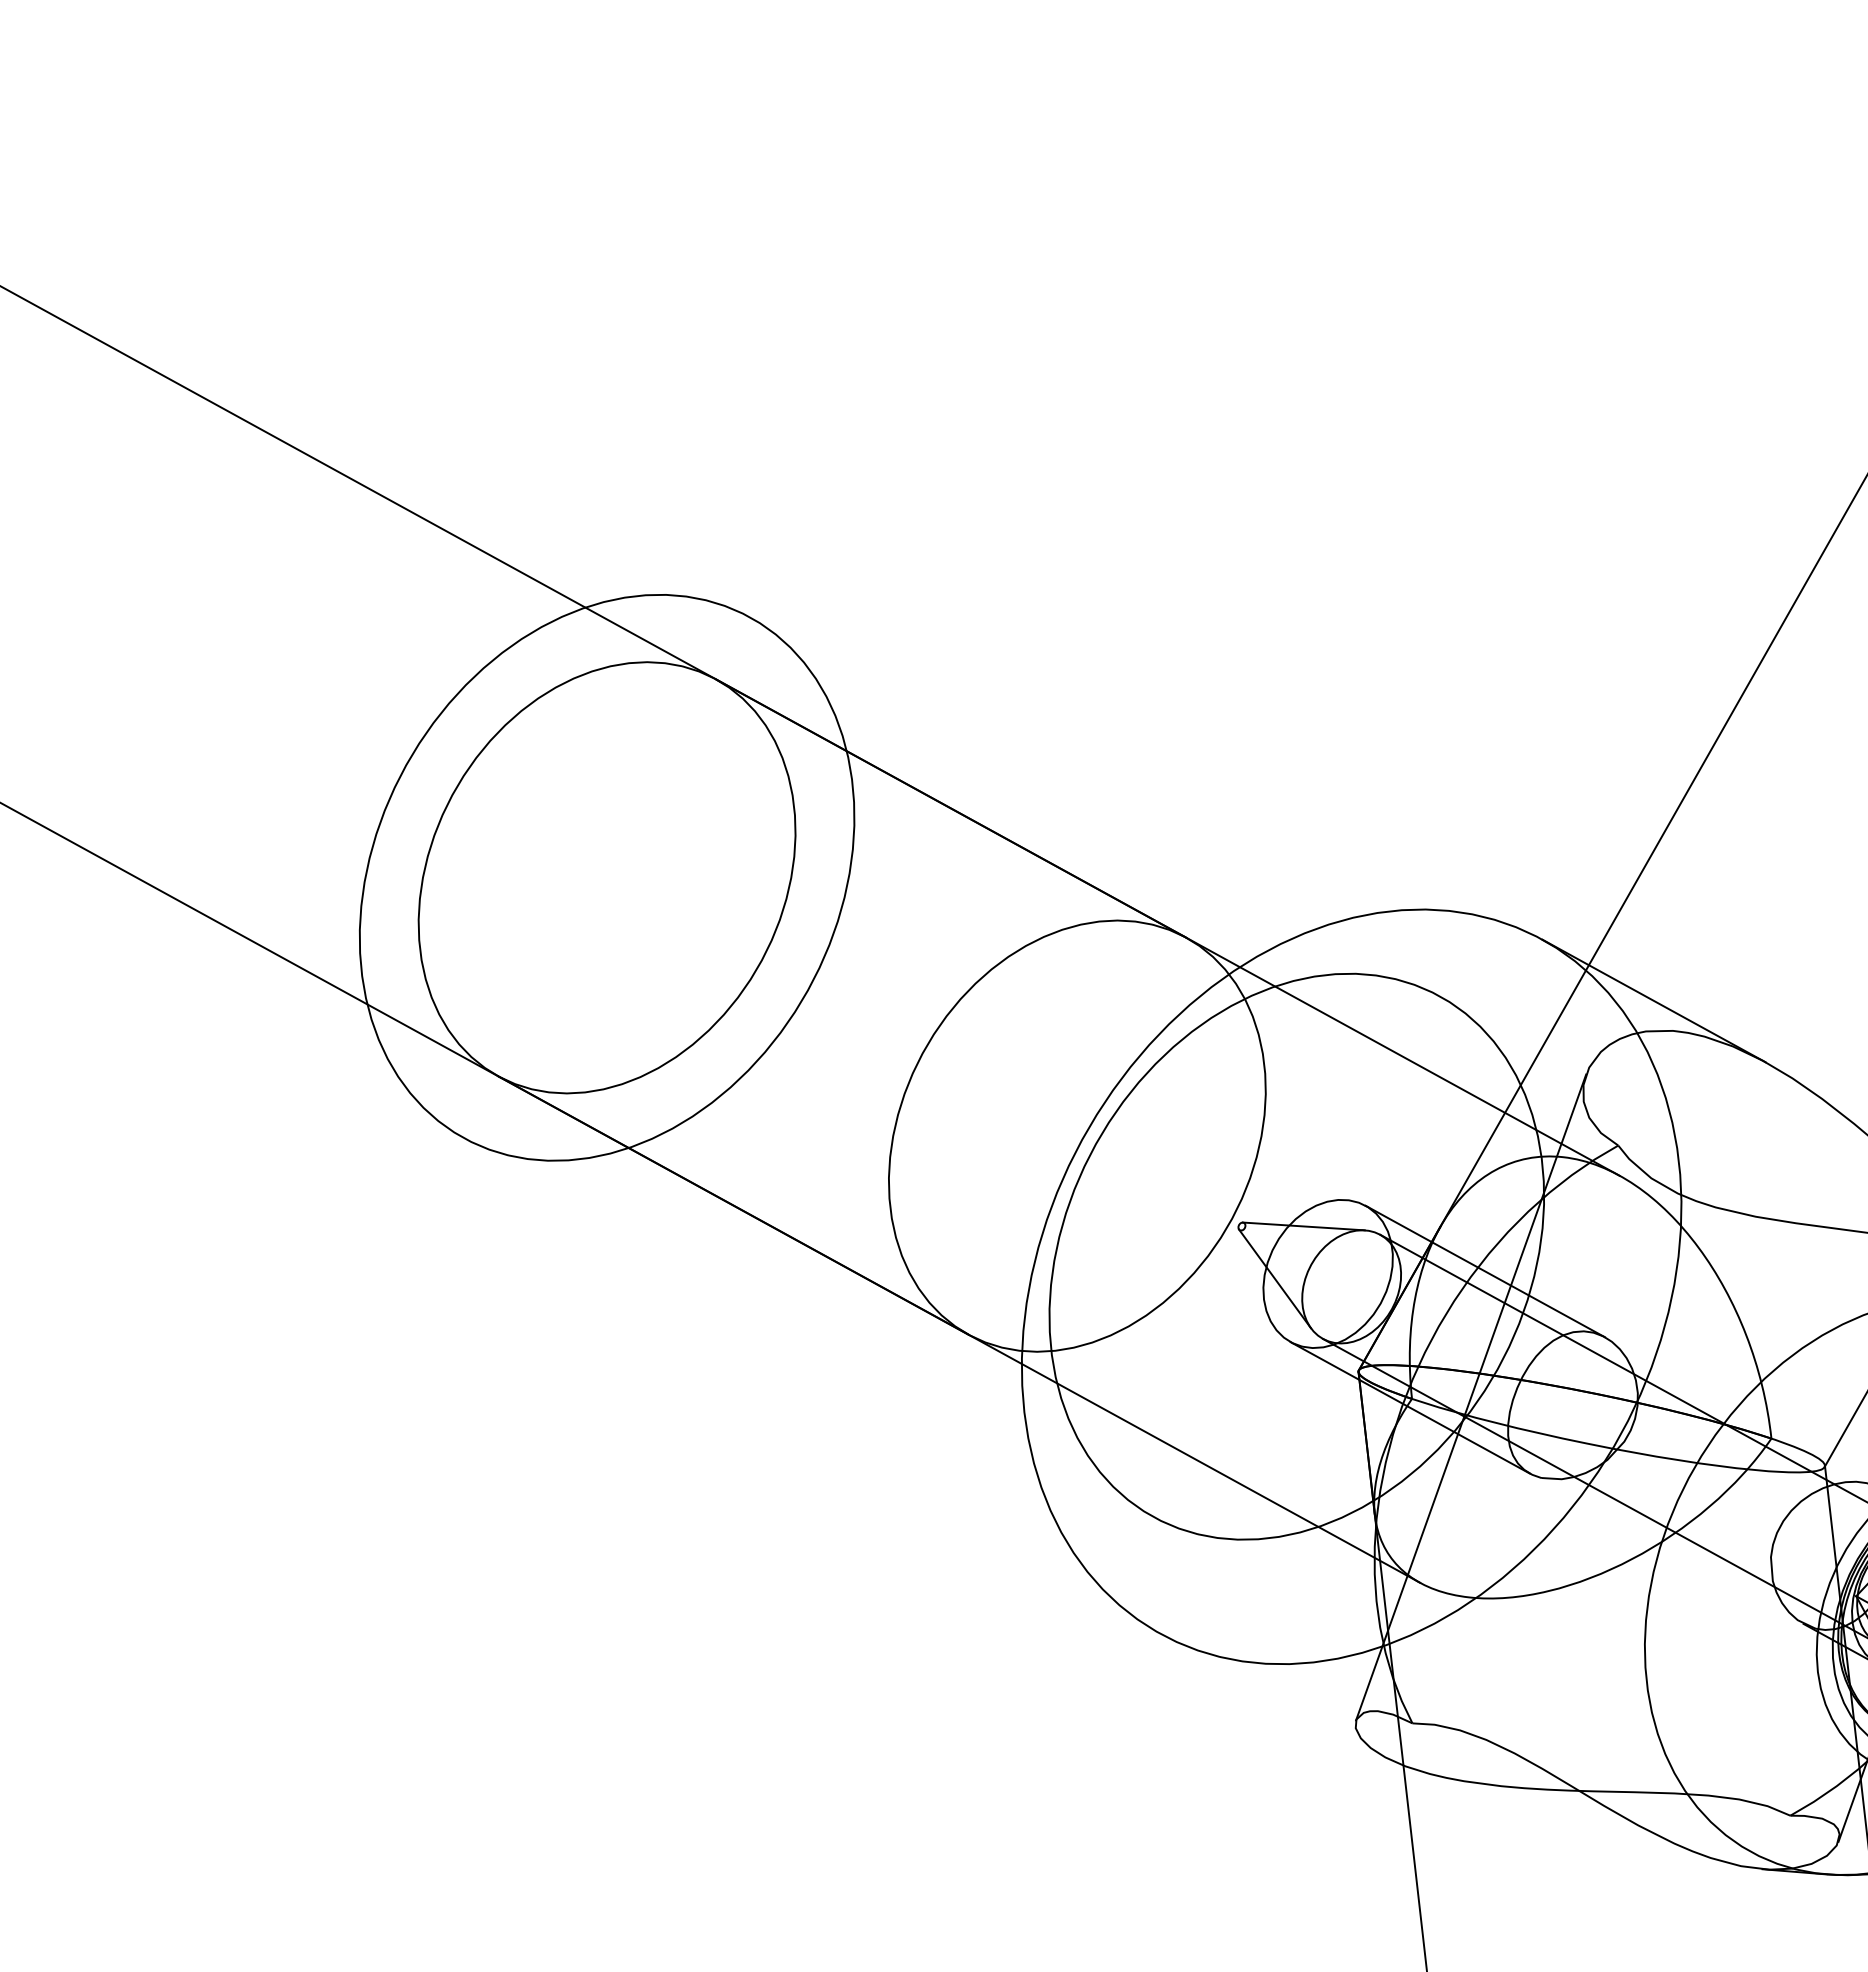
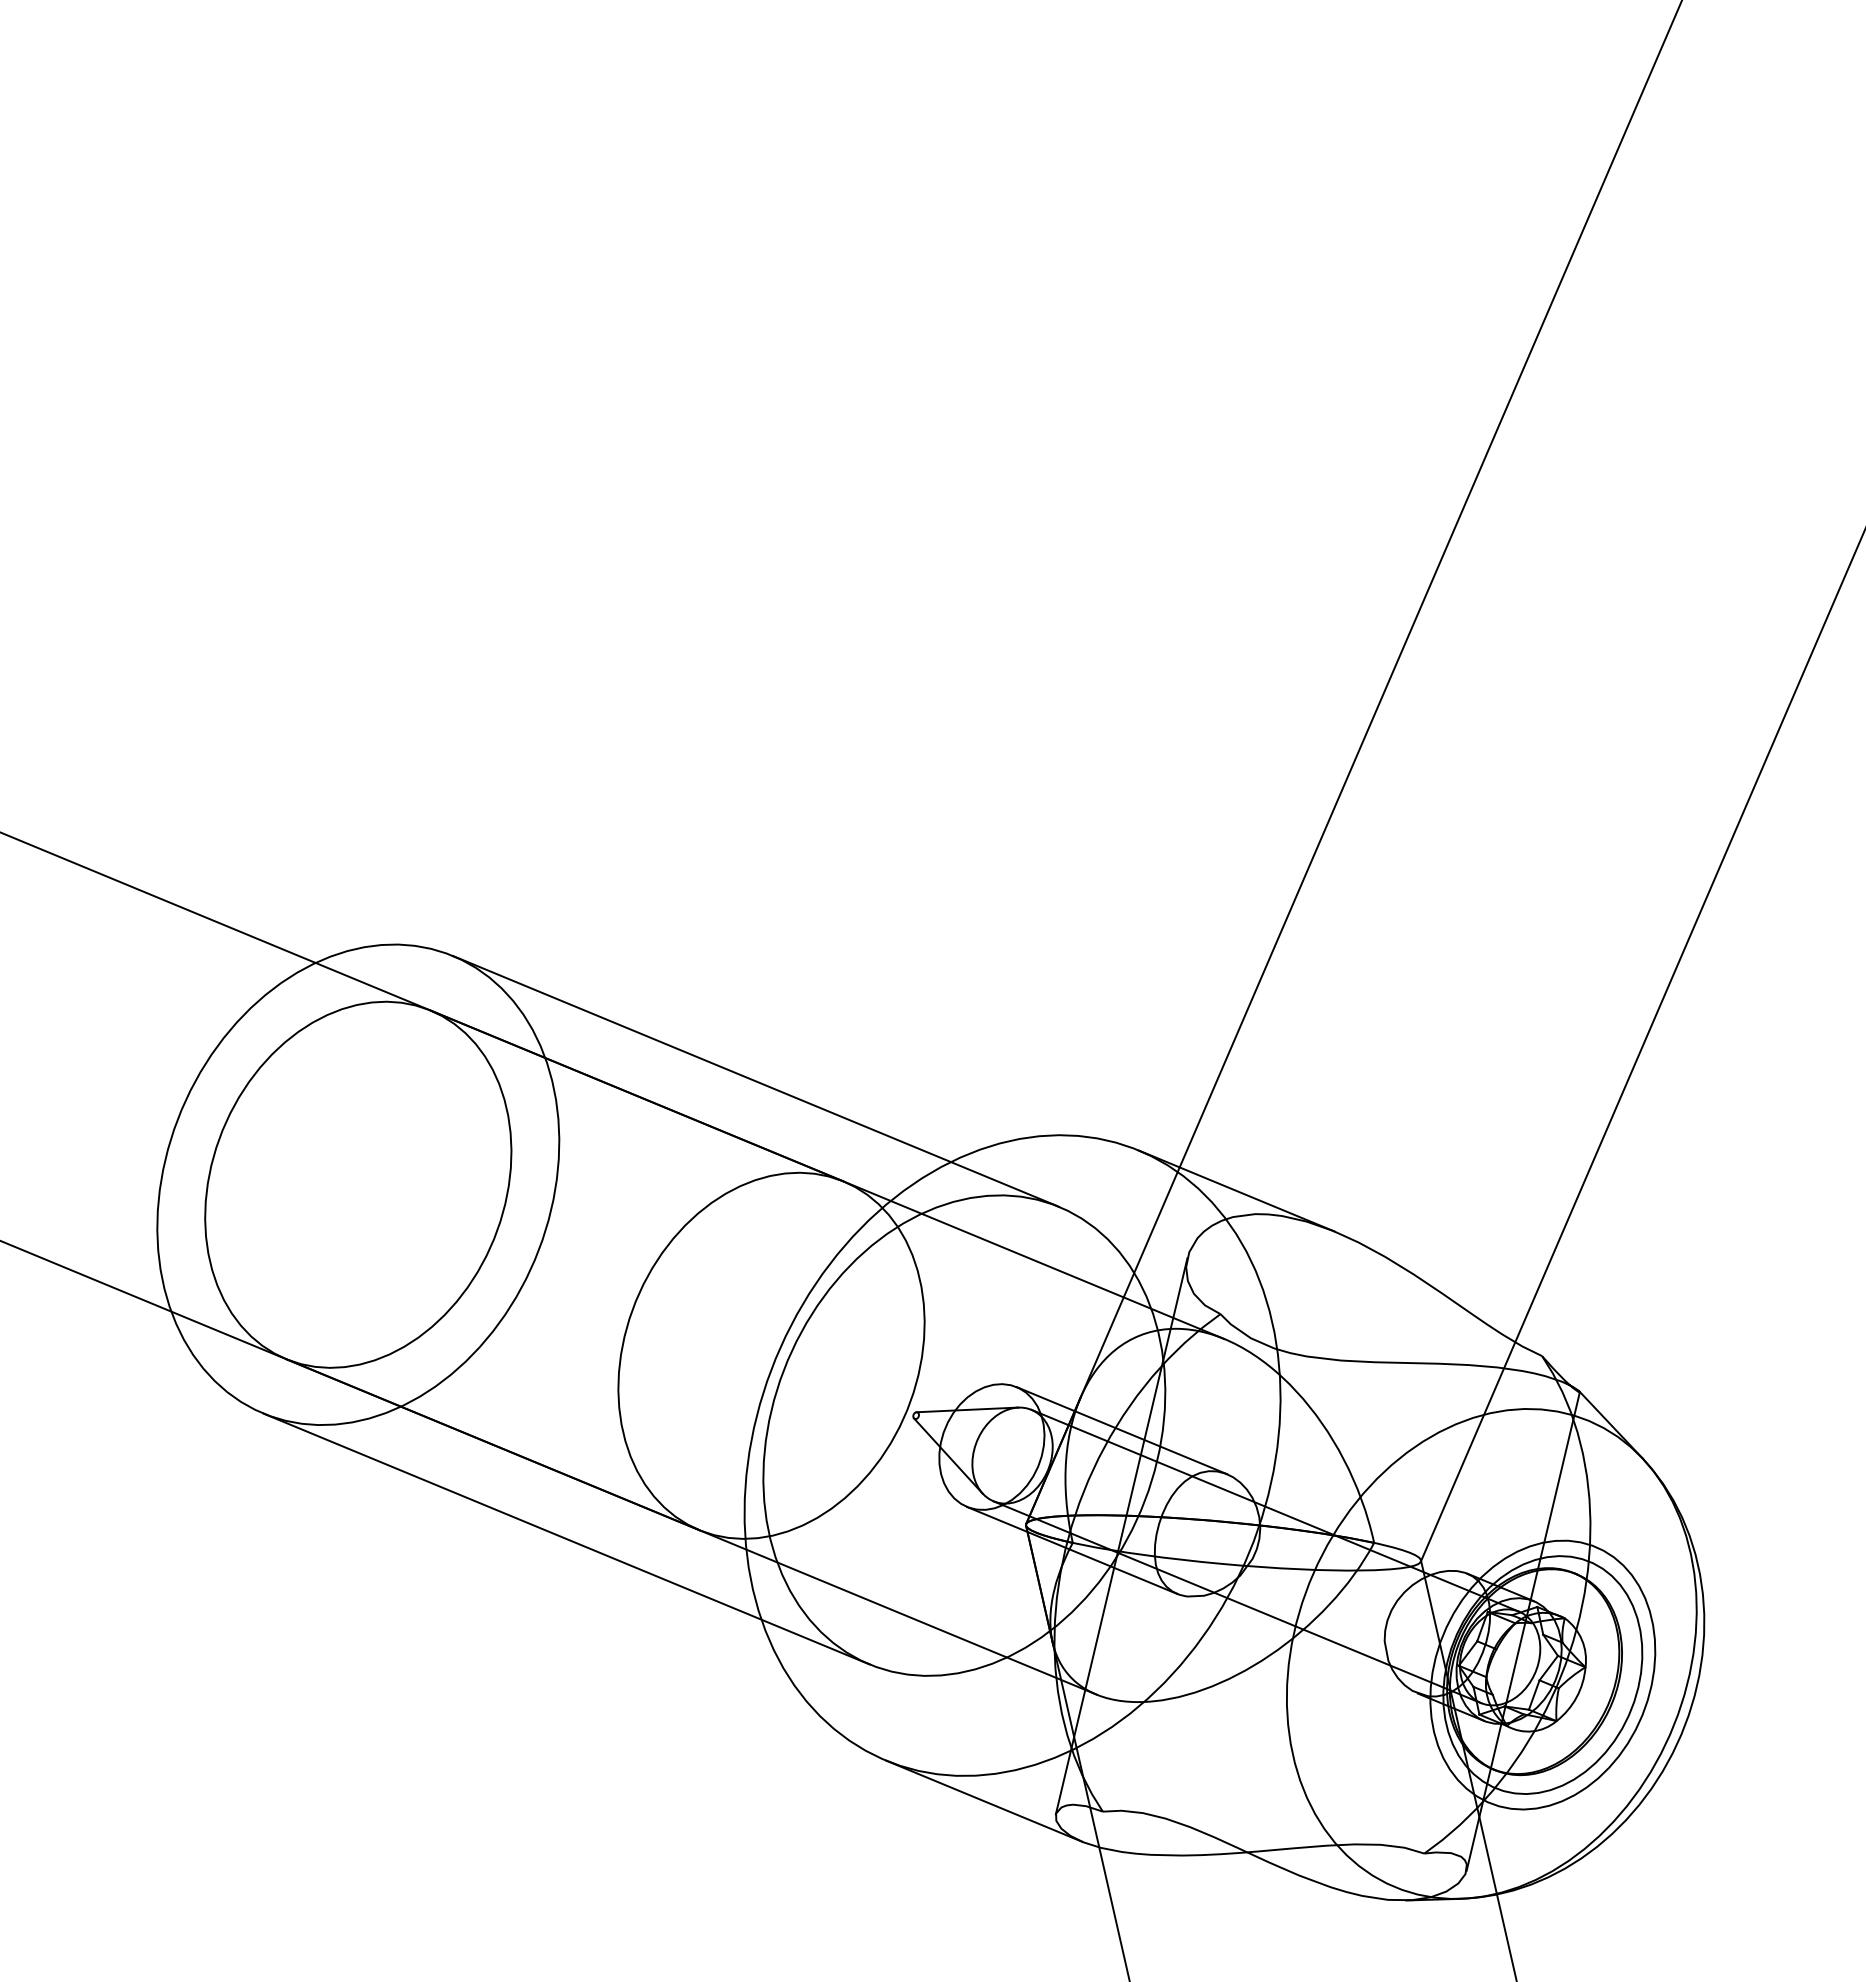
line: (1095, 805) -> (756, 1080), added
line: (808, 1327) -> (566, 1538), added
line: (1272, 1694) -> (984, 1800), added

